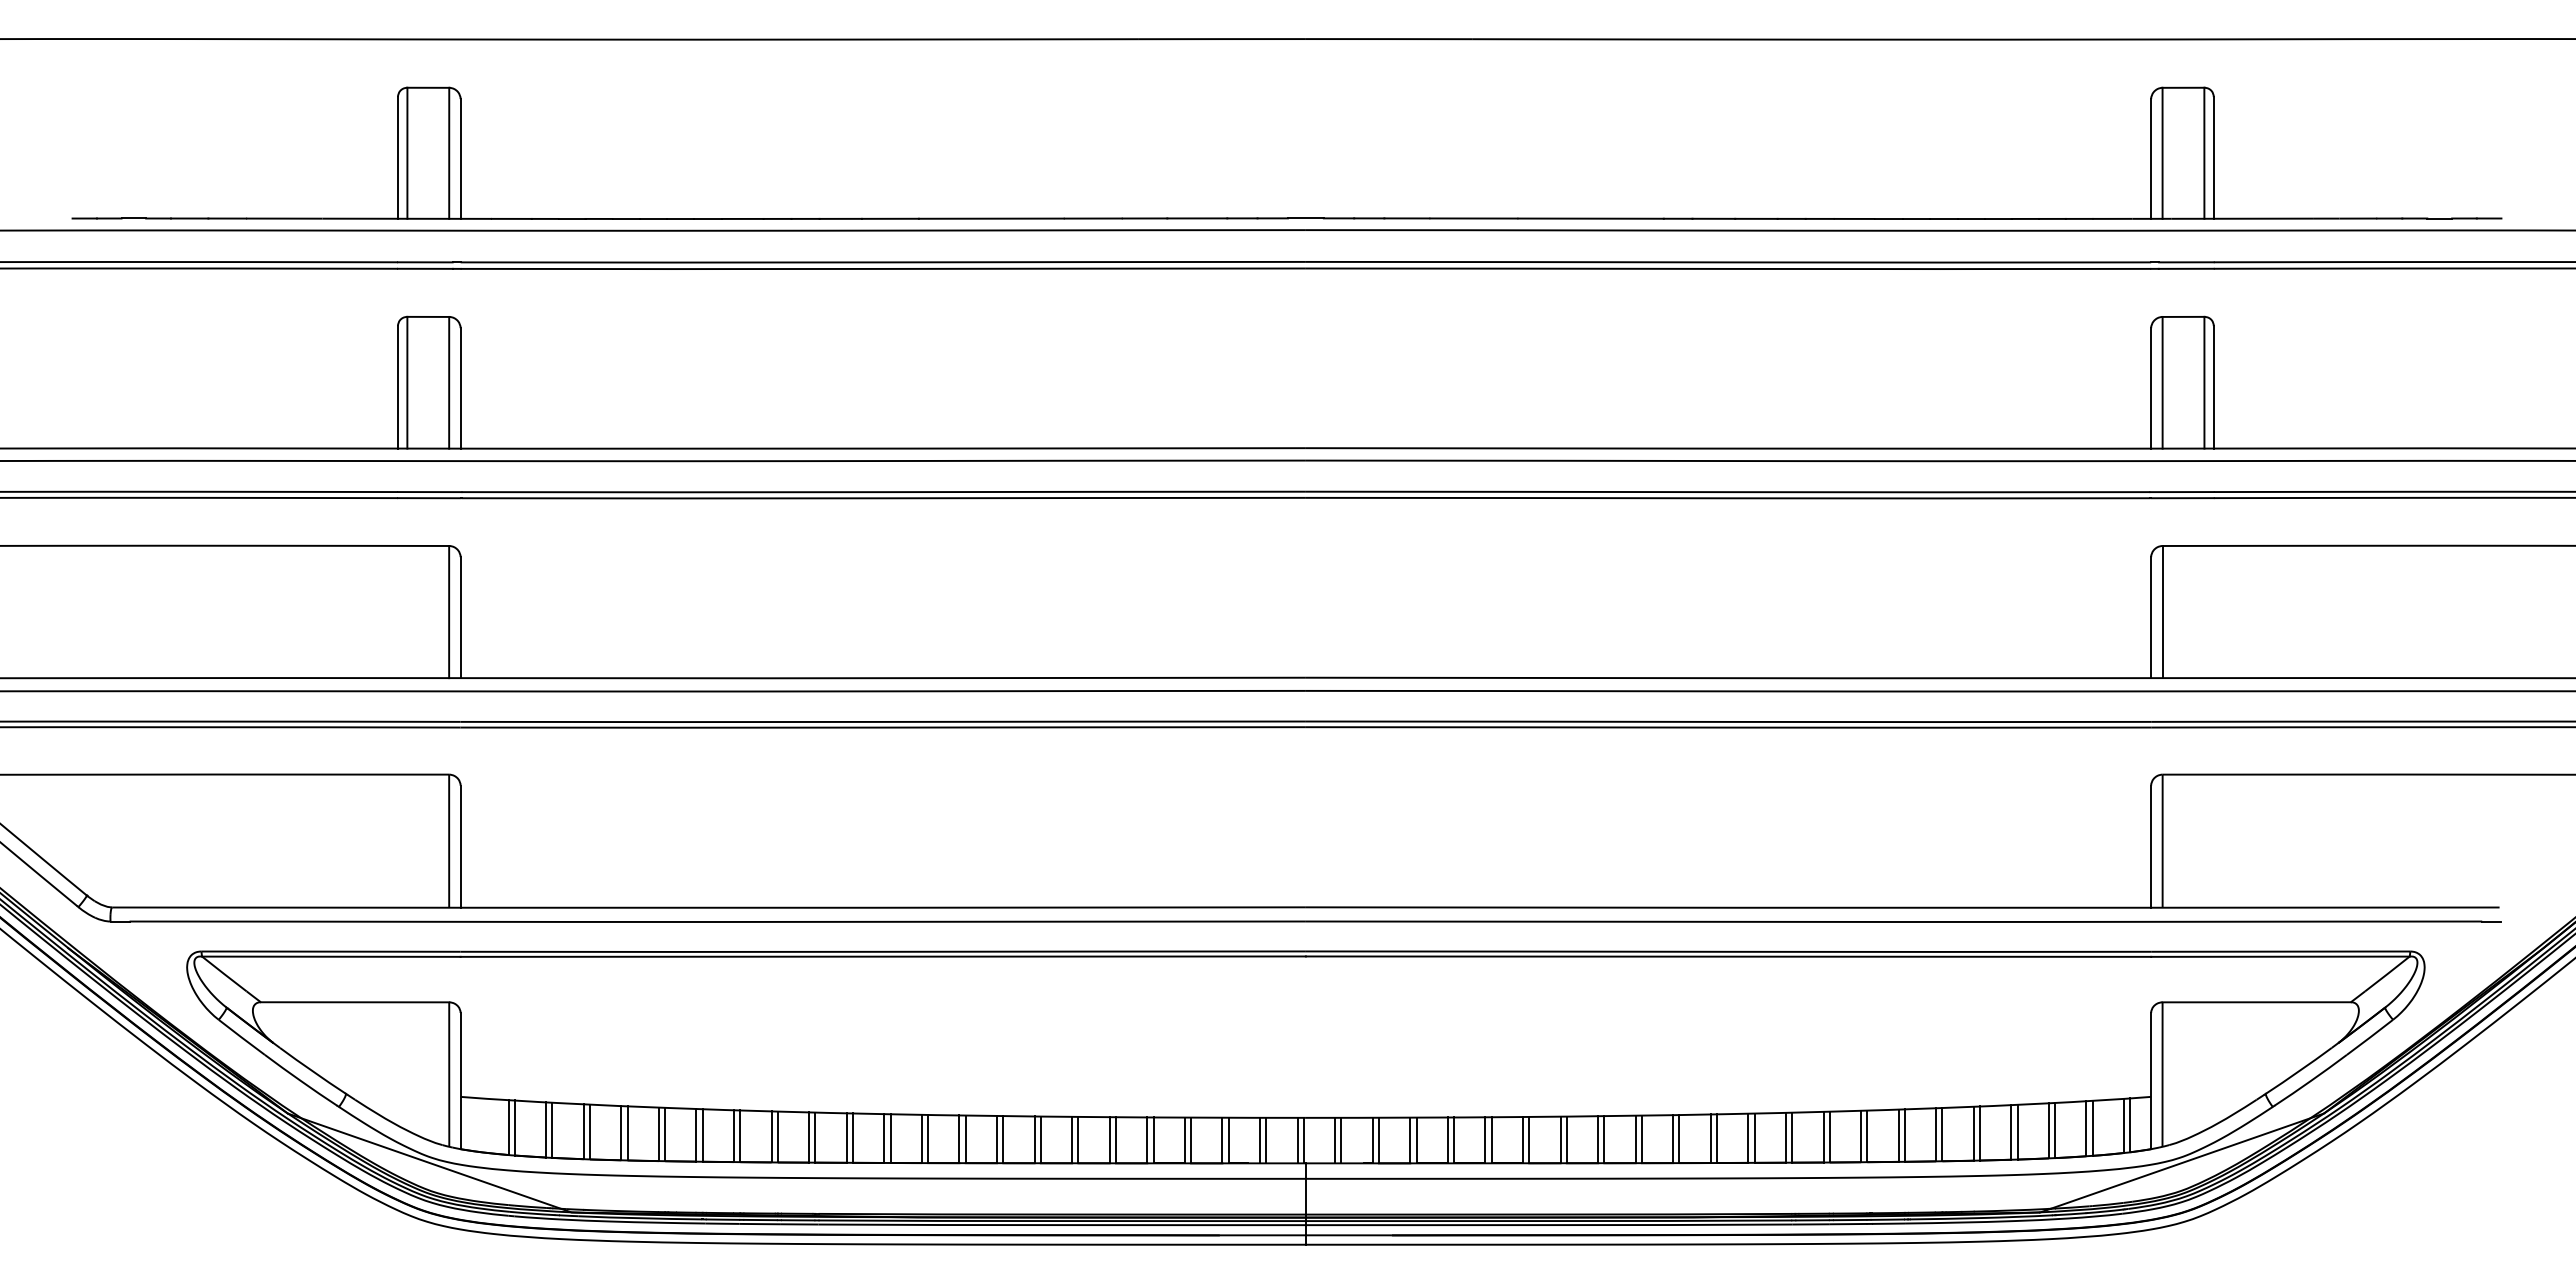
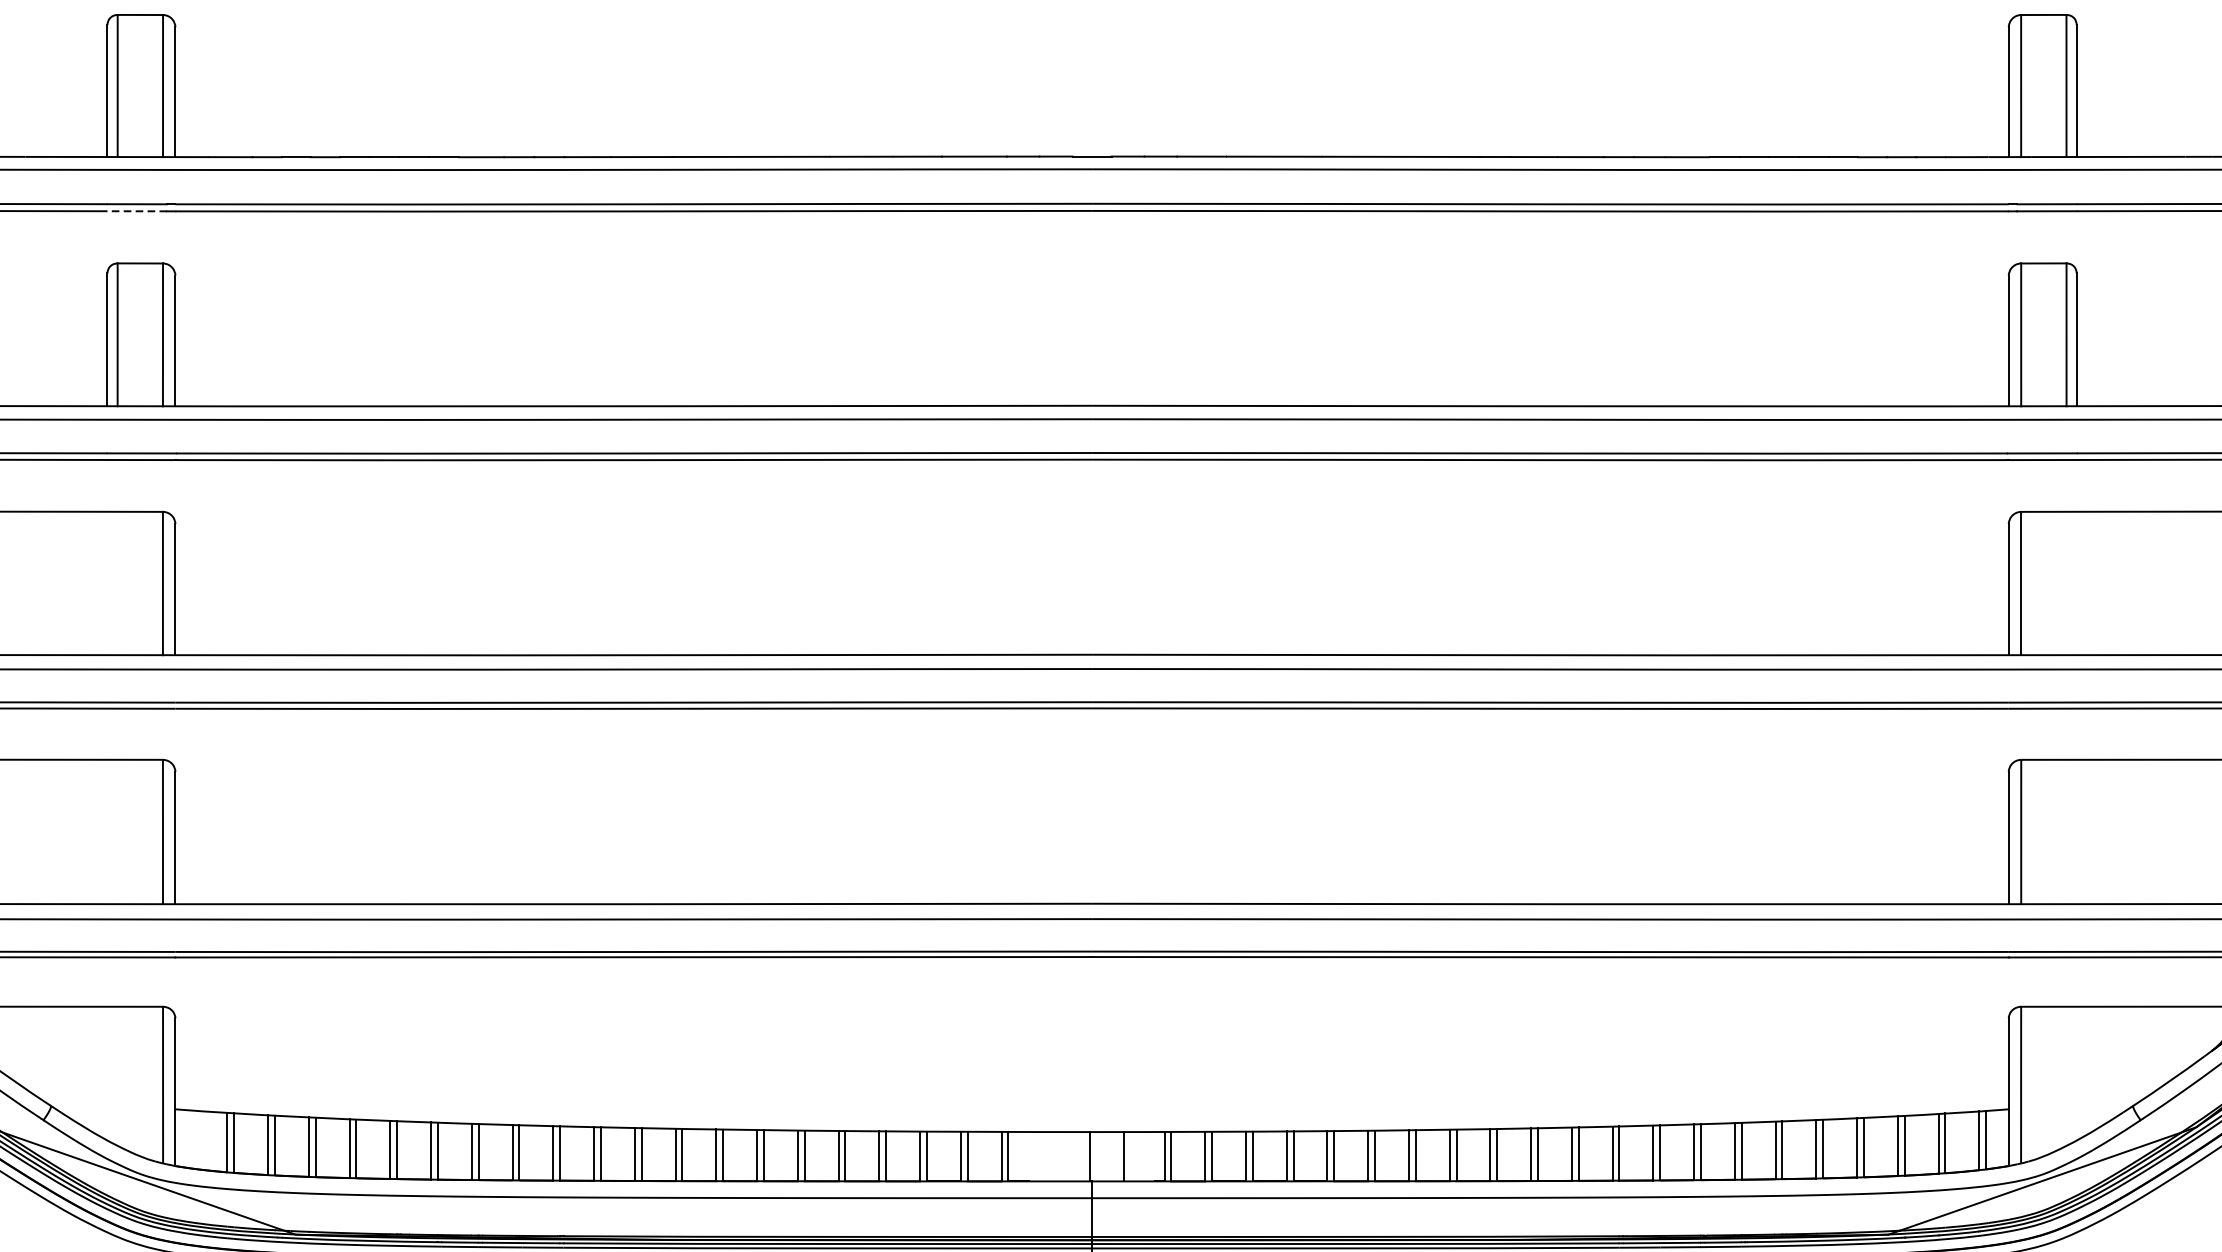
line: (425, 268) -> (137, 210), solid -> dashed
line: (1259, 1140) -> (1041, 1156), removed
line: (1266, 1140) -> (1049, 1156), removed
line: (1297, 1140) -> (1082, 1156), removed
line: (1341, 1140) -> (1130, 1156), removed

